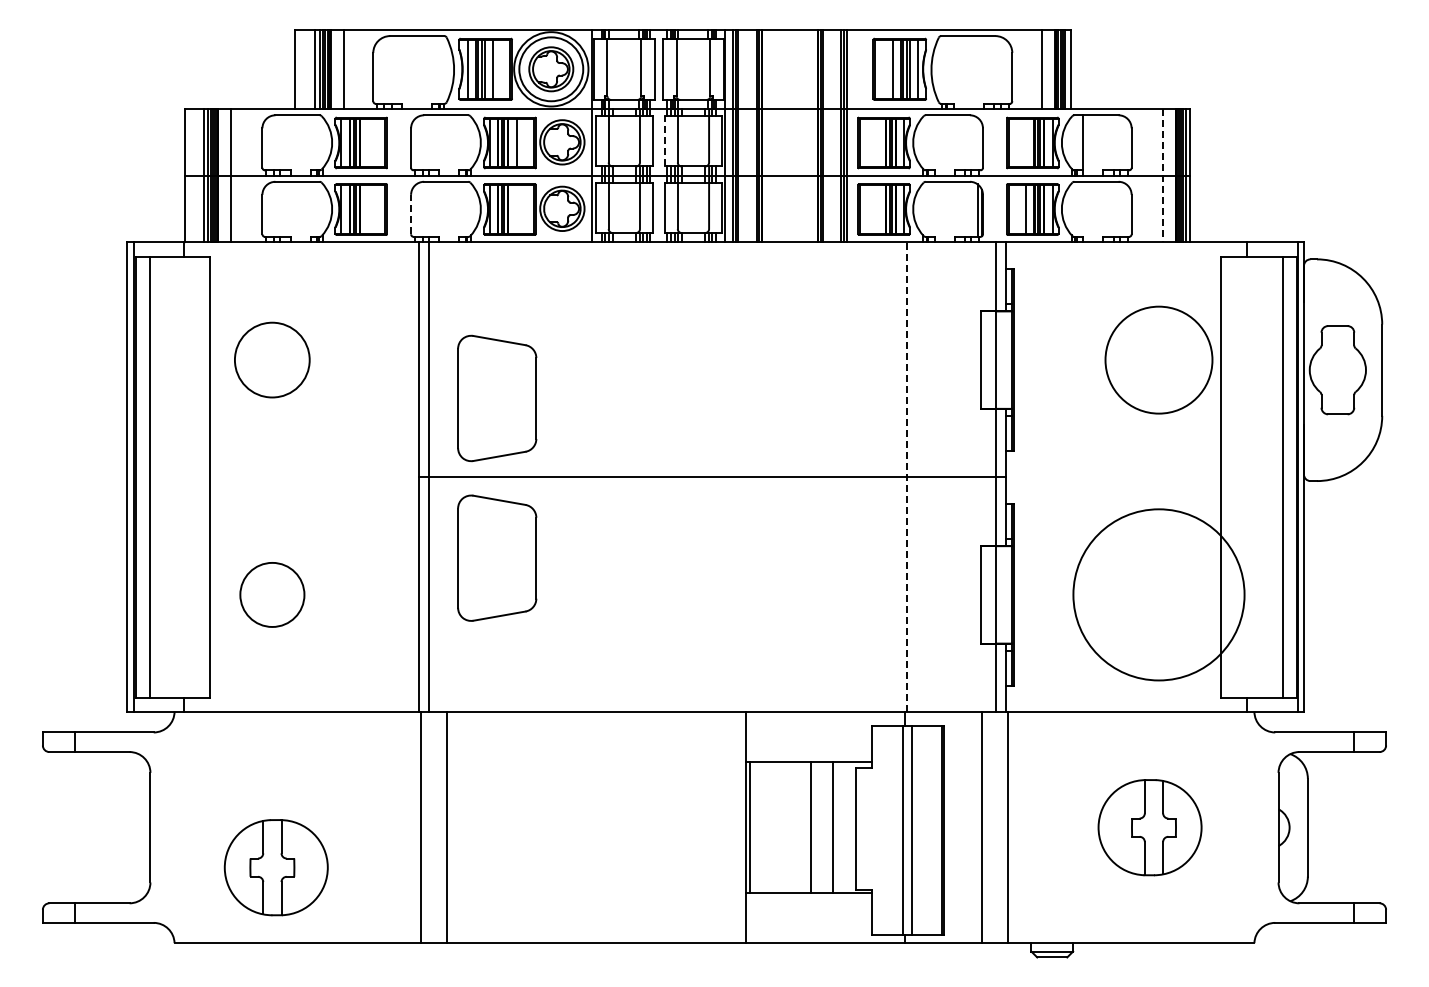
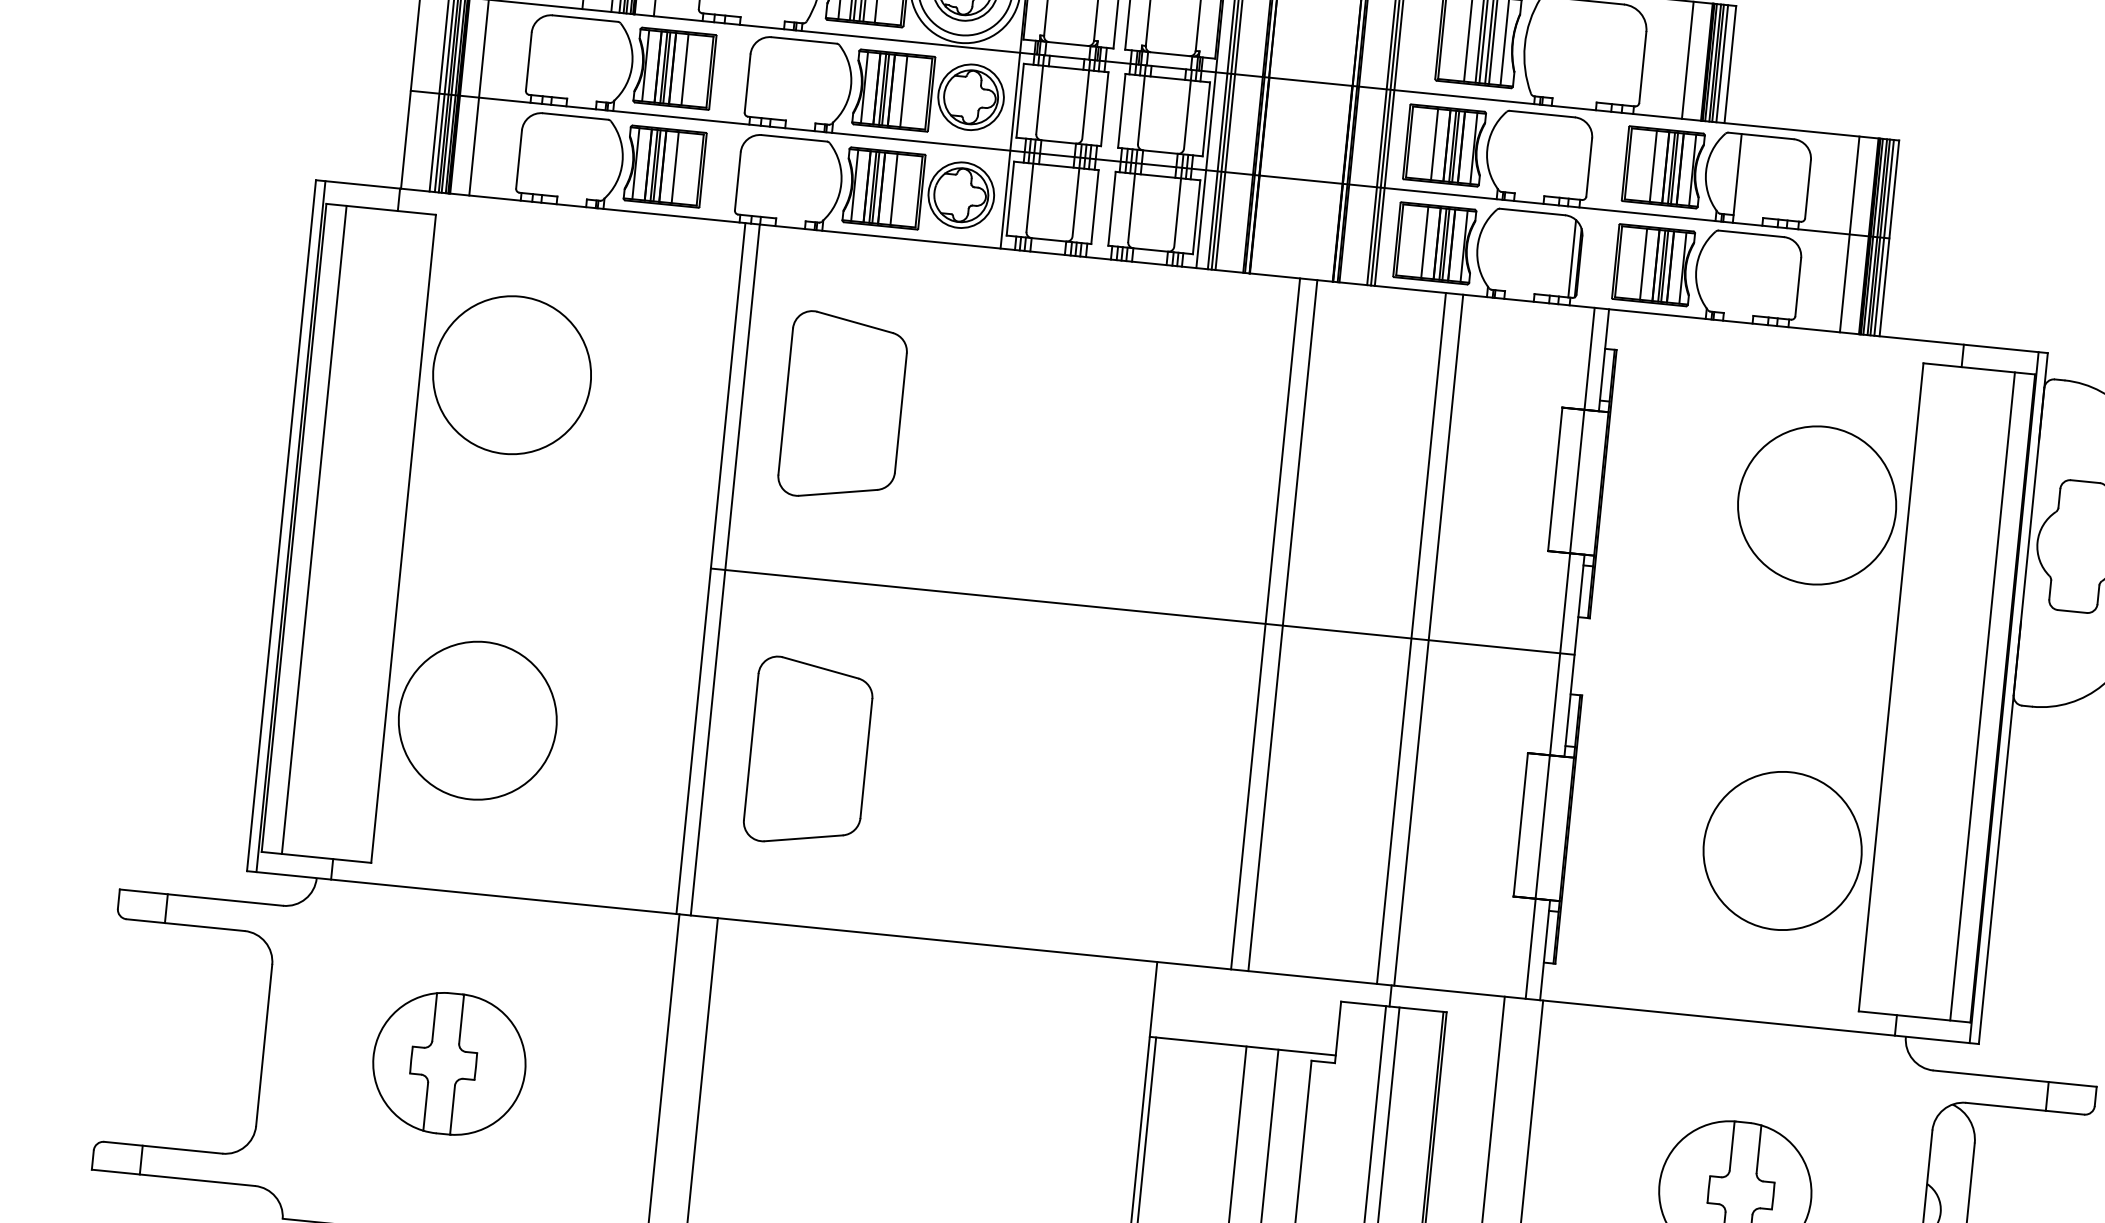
line: (664, 140) -> (1121, 109), dashed -> solid
line: (368, 142) -> (685, 69), added
line: (877, 142) -> (1434, 143), added
line: (1026, 142) -> (1654, 165), added
line: (1162, 175) -> (1849, 234), dashed -> solid
line: (368, 209) -> (675, 167), added
line: (516, 209) -> (893, 189), added
line: (877, 209) -> (1424, 242), added
line: (411, 214) -> (738, 181), dashed -> solid
circle: (272, 359) -> (512, 374), size x1.43
part: (497, 398) -> (843, 407), moved
line: (795, 476) -> (1265, 623), added
line: (807, 476) -> (1282, 625), added
line: (894, 476) -> (1410, 637), added
line: (906, 476) -> (1428, 639), dashed -> solid
part: (497, 557) -> (809, 751), moved
circle: (272, 594) -> (478, 720), size x1.67
circle: (1158, 594) -> (1781, 850), size x0.62
part: (275, 867) -> (448, 1063), moved

